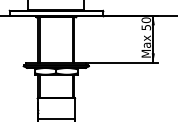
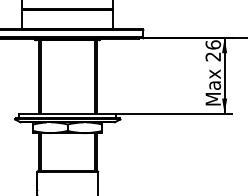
text: (146, 23) -> (213, 50), 50 -> 26

